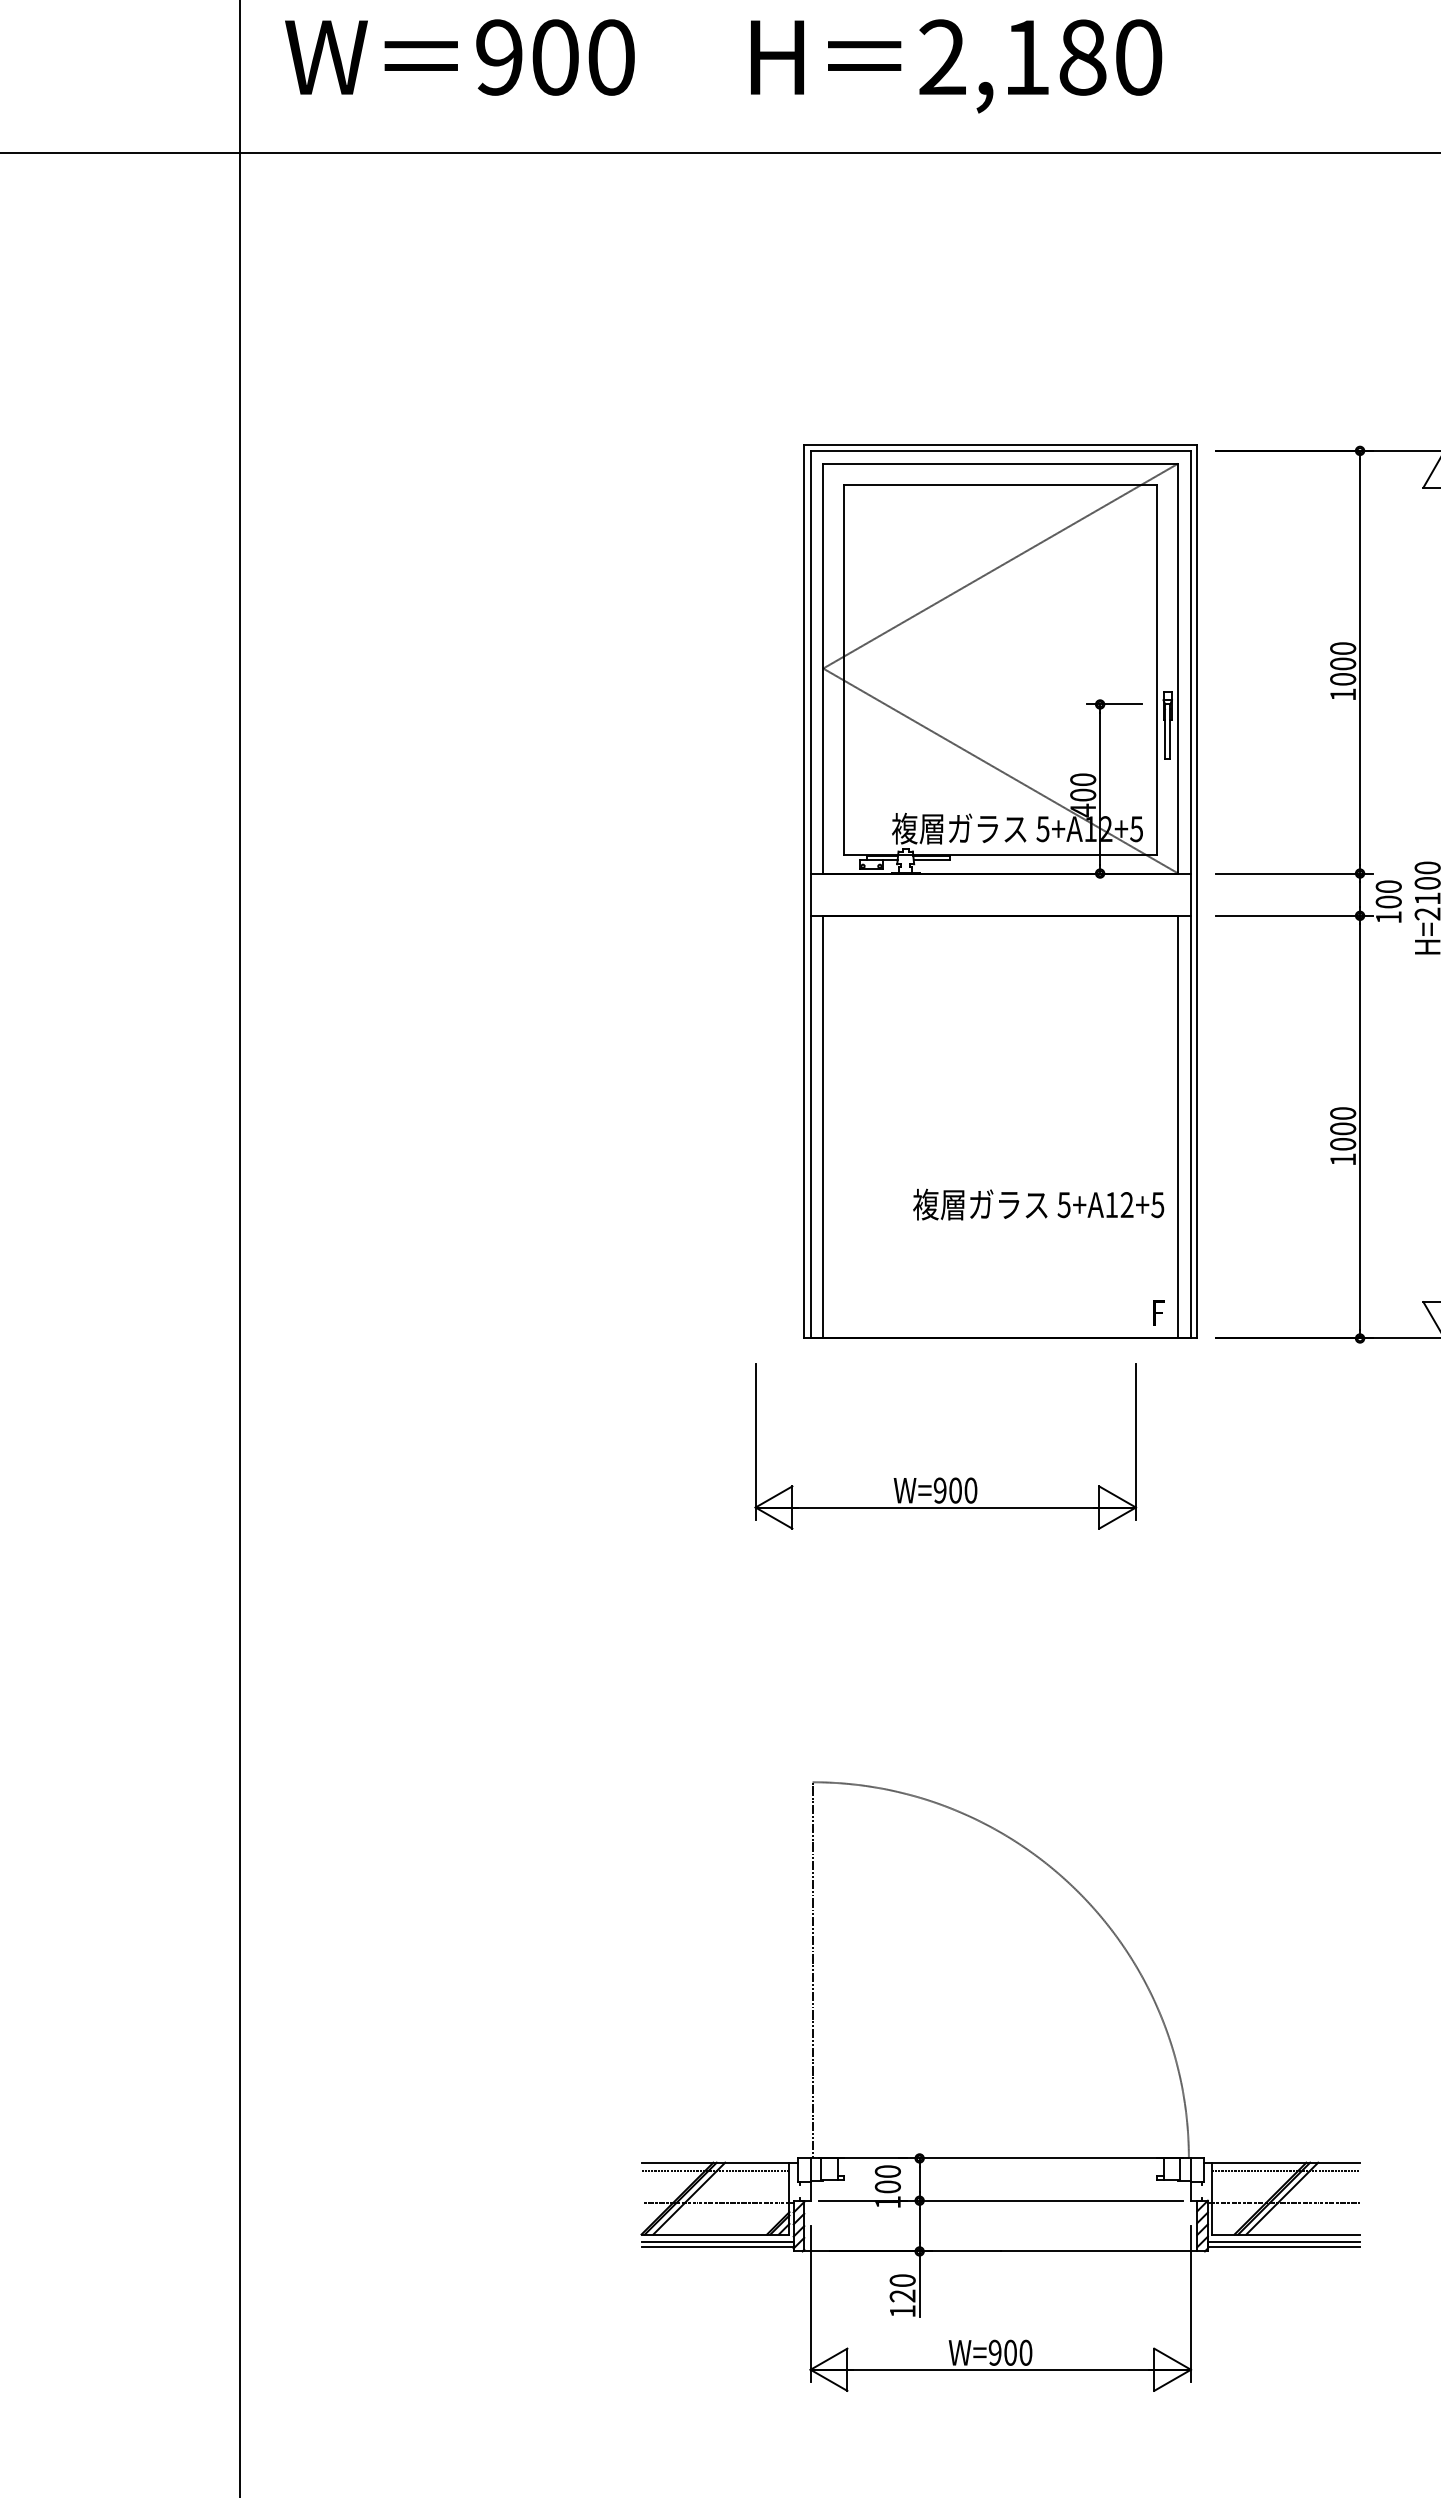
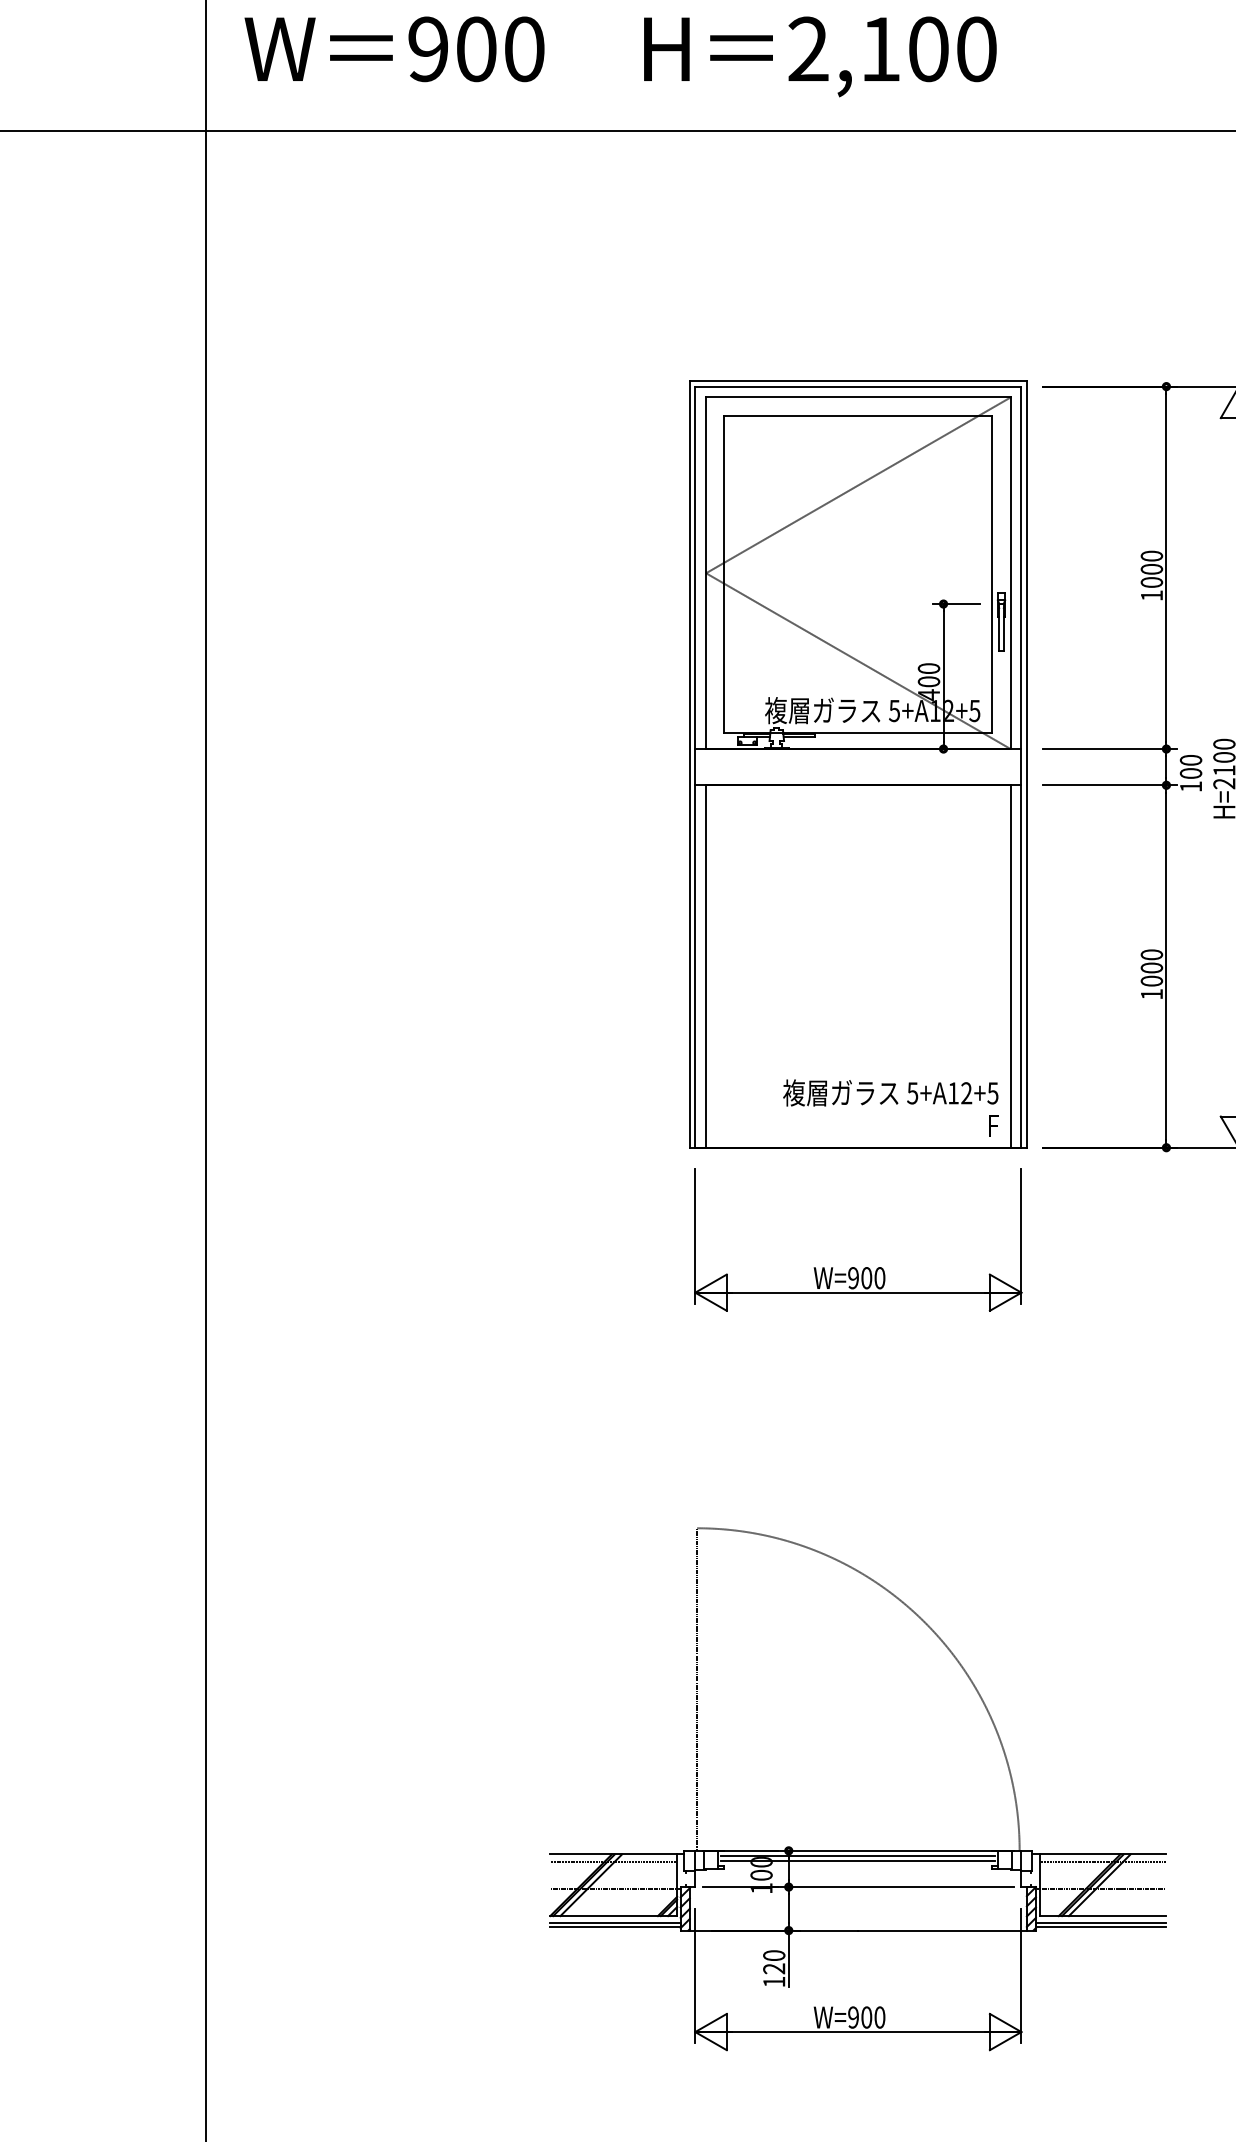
text: (1082, 57) -> (928, 49), 2,180 -> 2,100
text: (1038, 1204) -> (890, 1092), moved
part: (941, 1477) -> (854, 1266), moved
line: (1000, 2164) -> (858, 1856), added
line: (1000, 2170) -> (858, 1861), added

